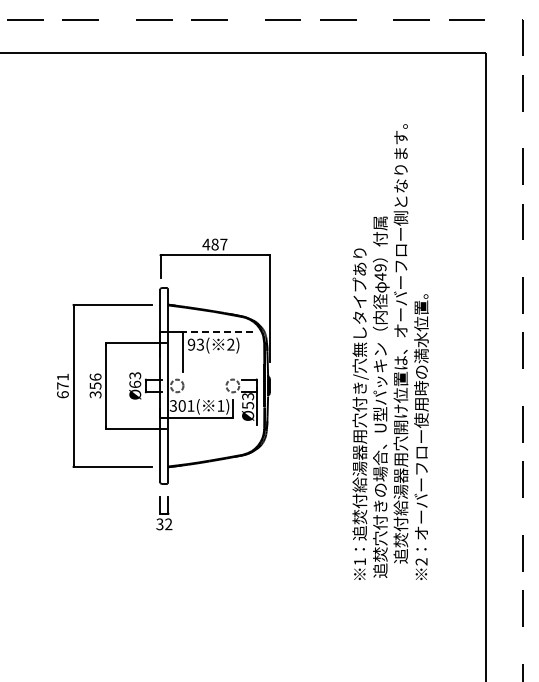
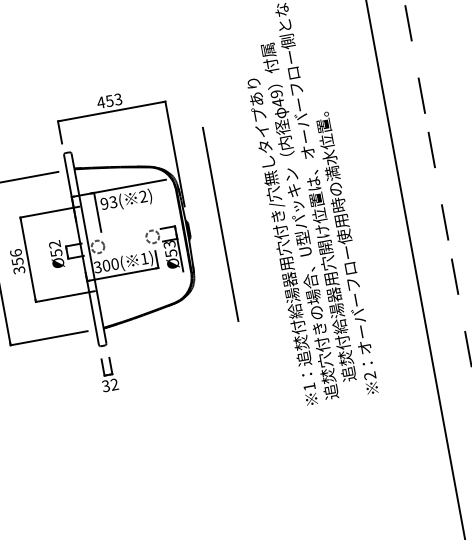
text: (219, 244) -> (114, 100), 487 -> 453
line: (218, 332) -> (128, 186), dashed -> solid
text: (135, 380) -> (55, 249), Ø63 -> Ø52
line: (301, 385) -> (220, 224), added
text: (190, 405) -> (114, 263), 301( -> 300(

